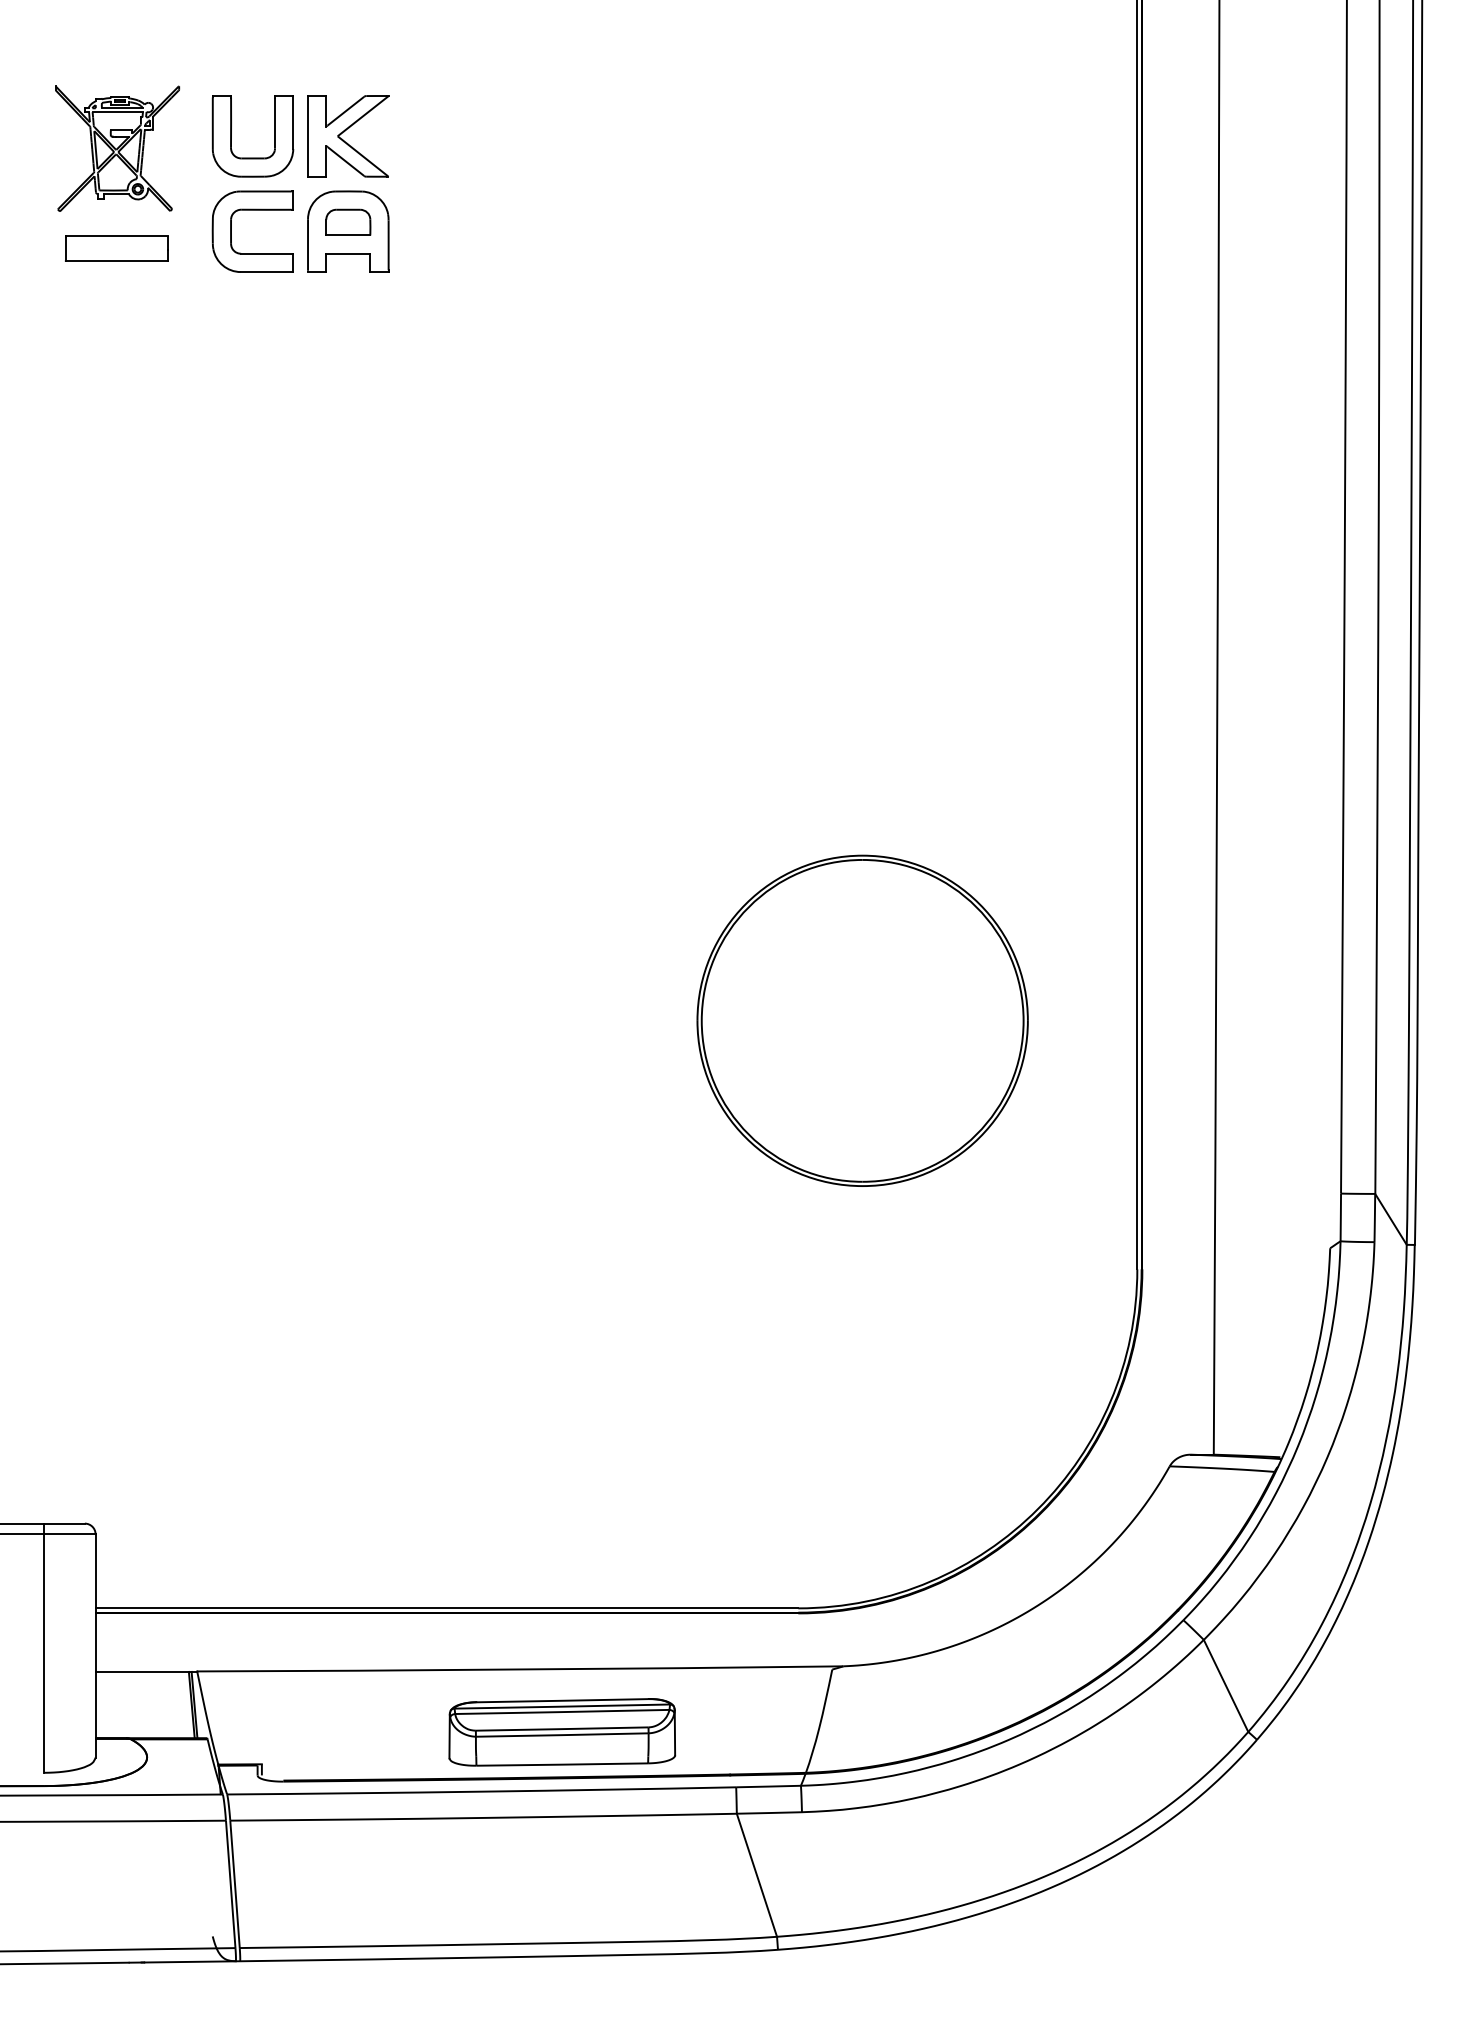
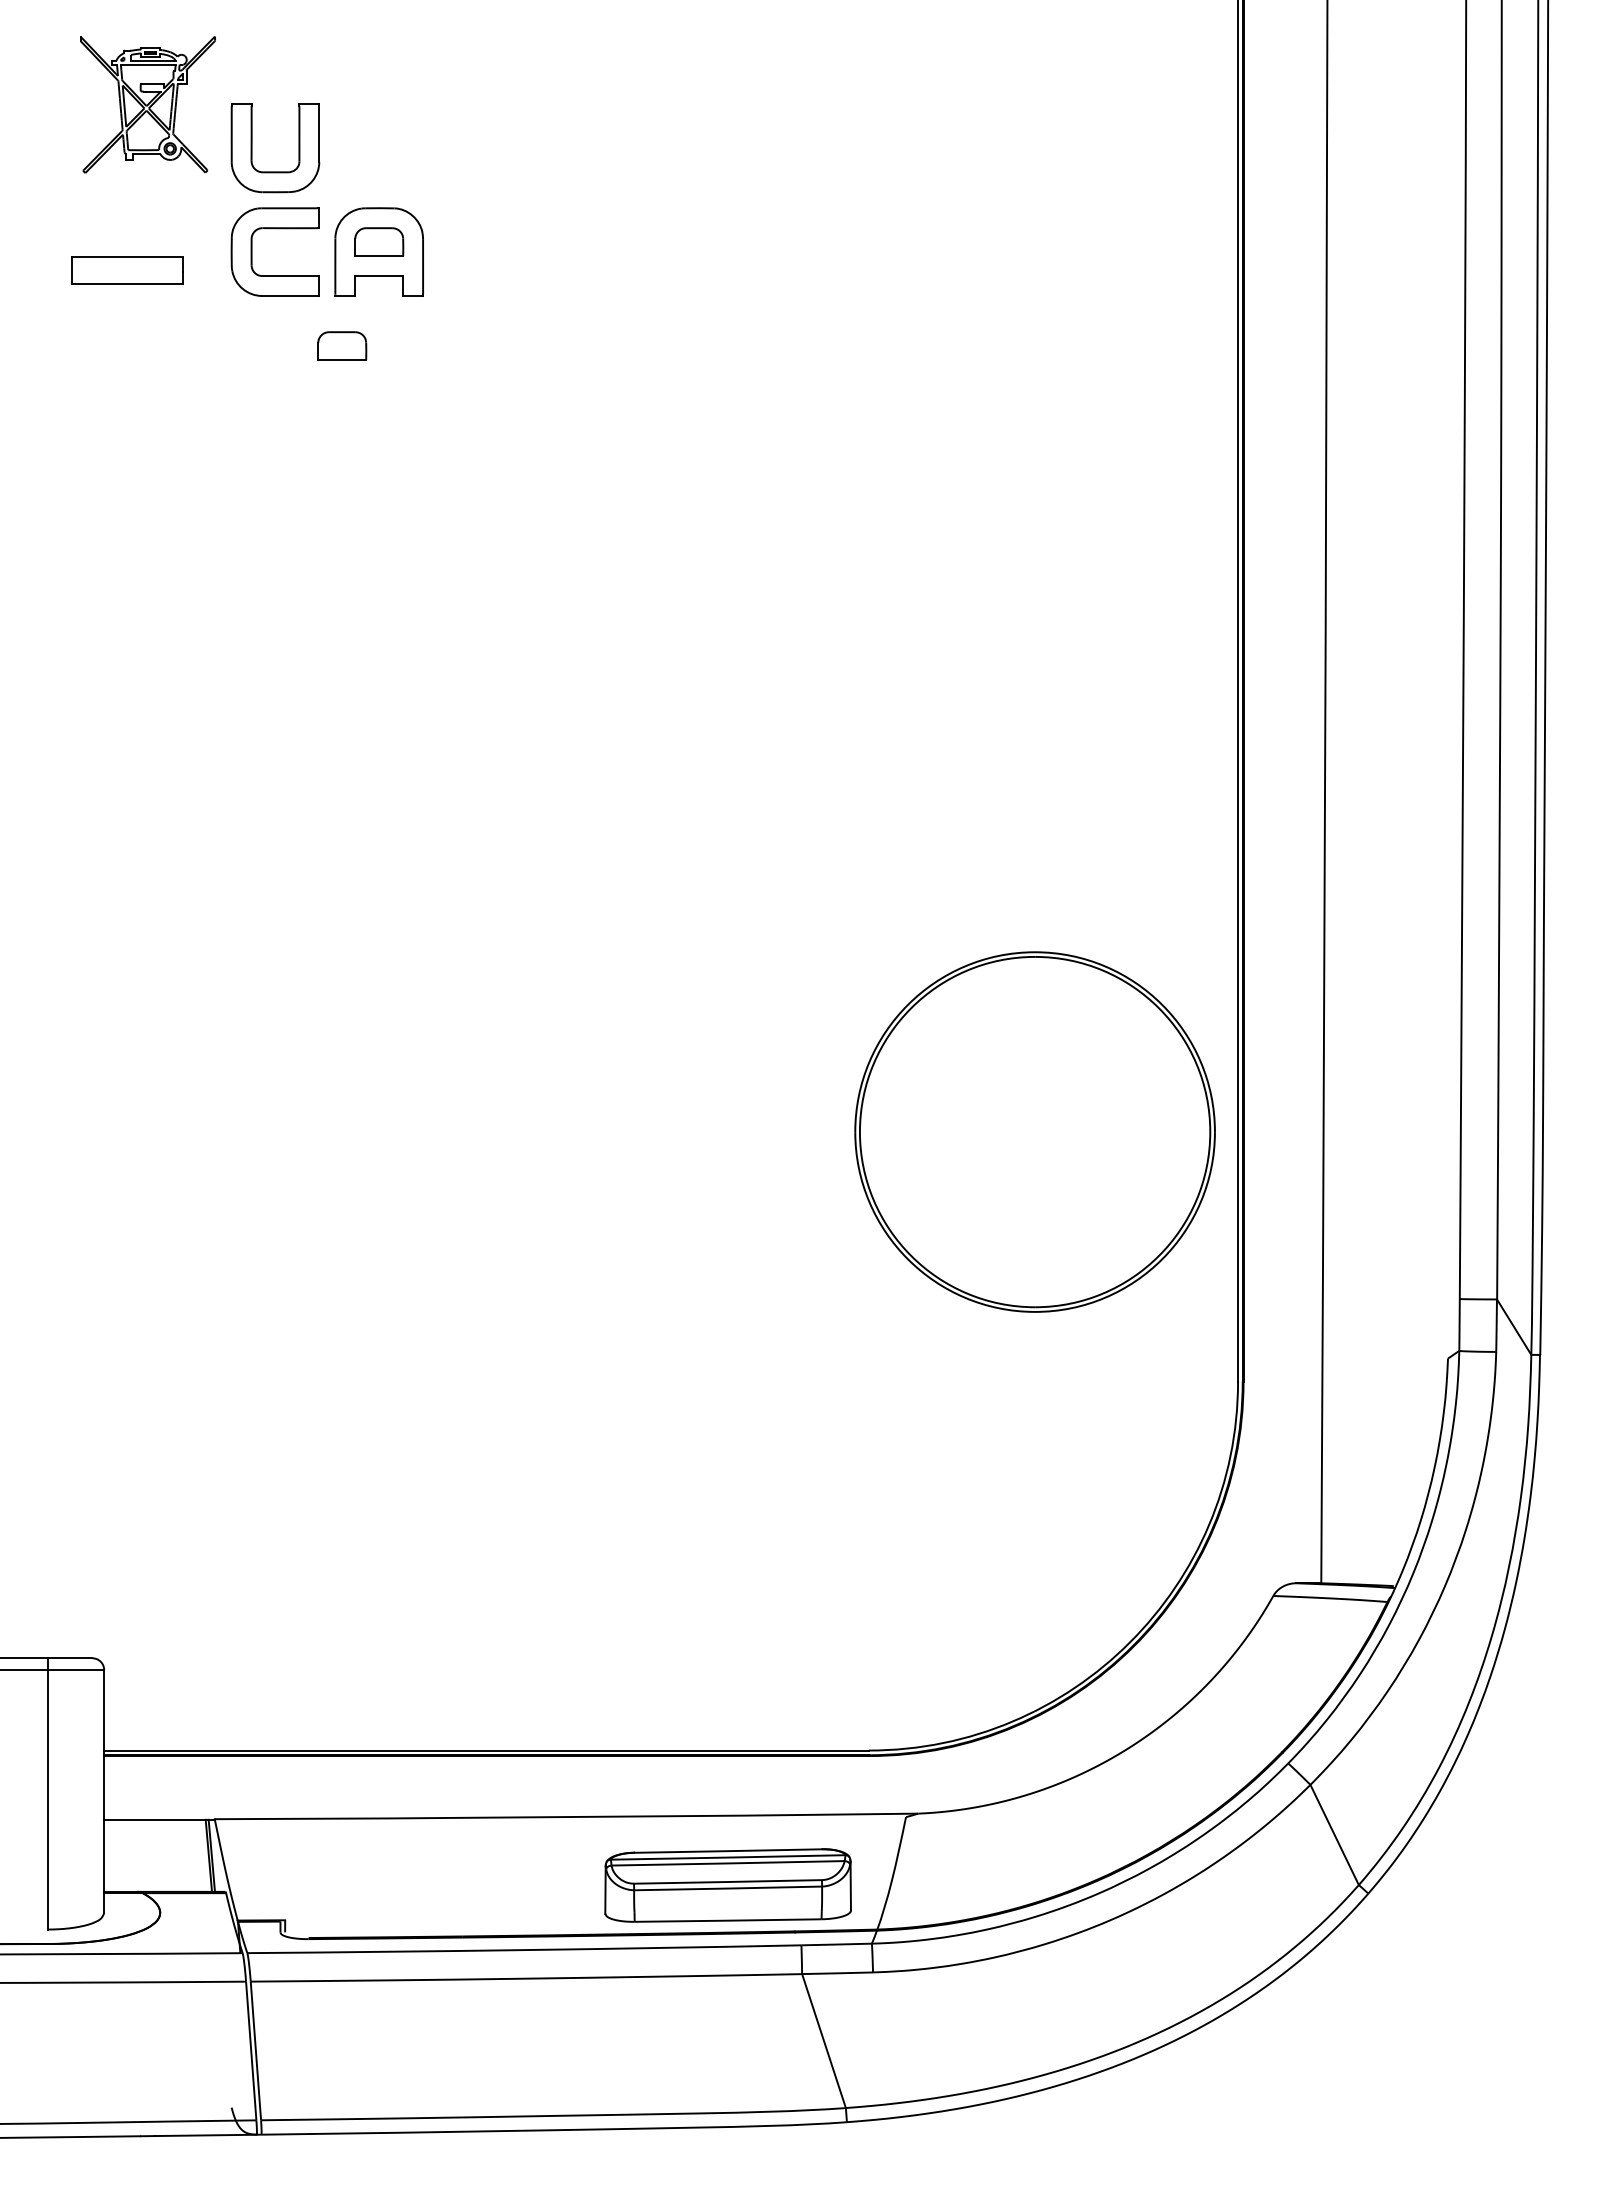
part: (347, 136) -> (378, 148), removed
part: (117, 148) -> (147, 104), moved
part: (314, 317) -> (342, 345), added
part: (862, 1020) -> (1034, 1131), moved
part: (561, 1732) -> (727, 1885), moved

